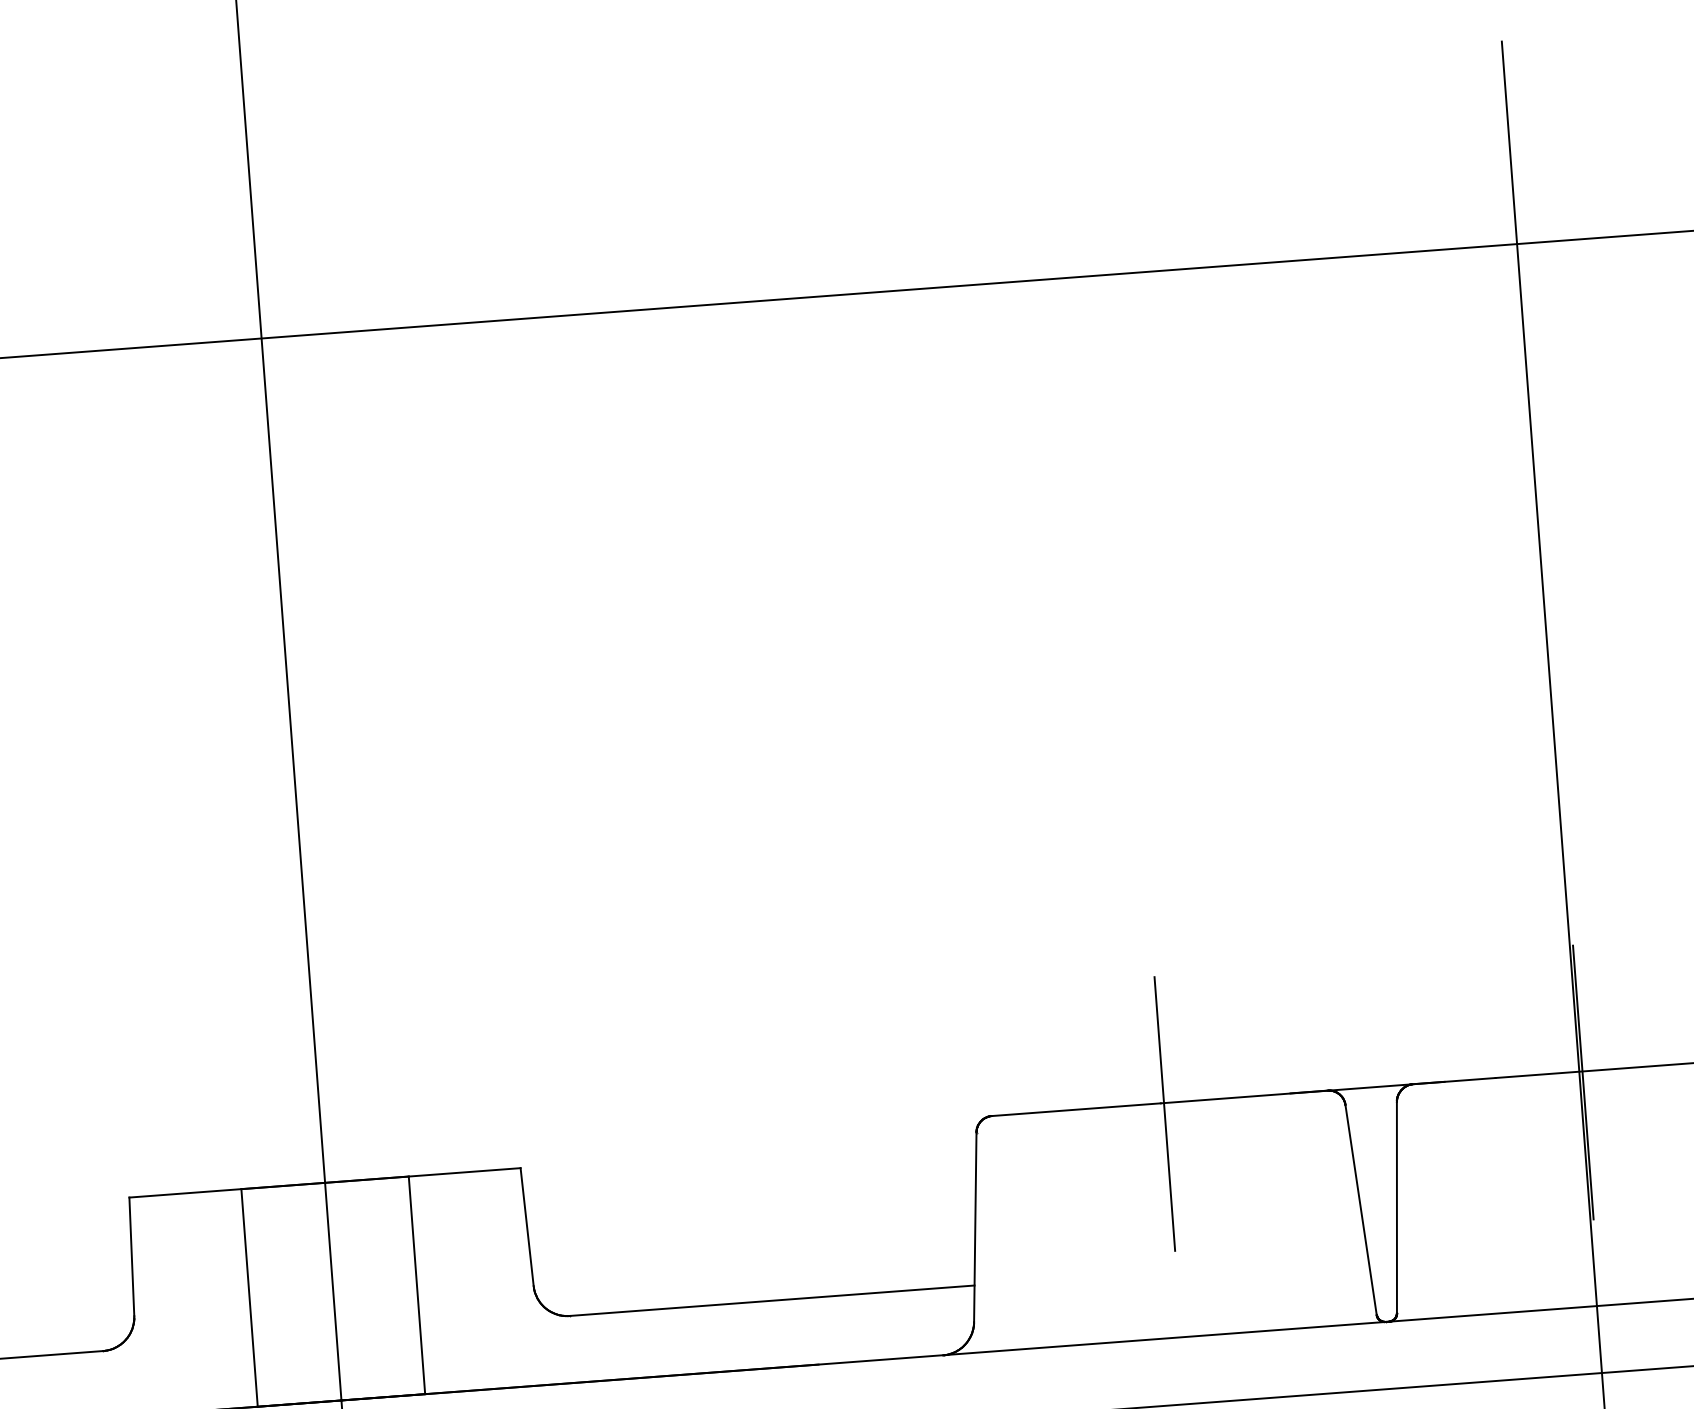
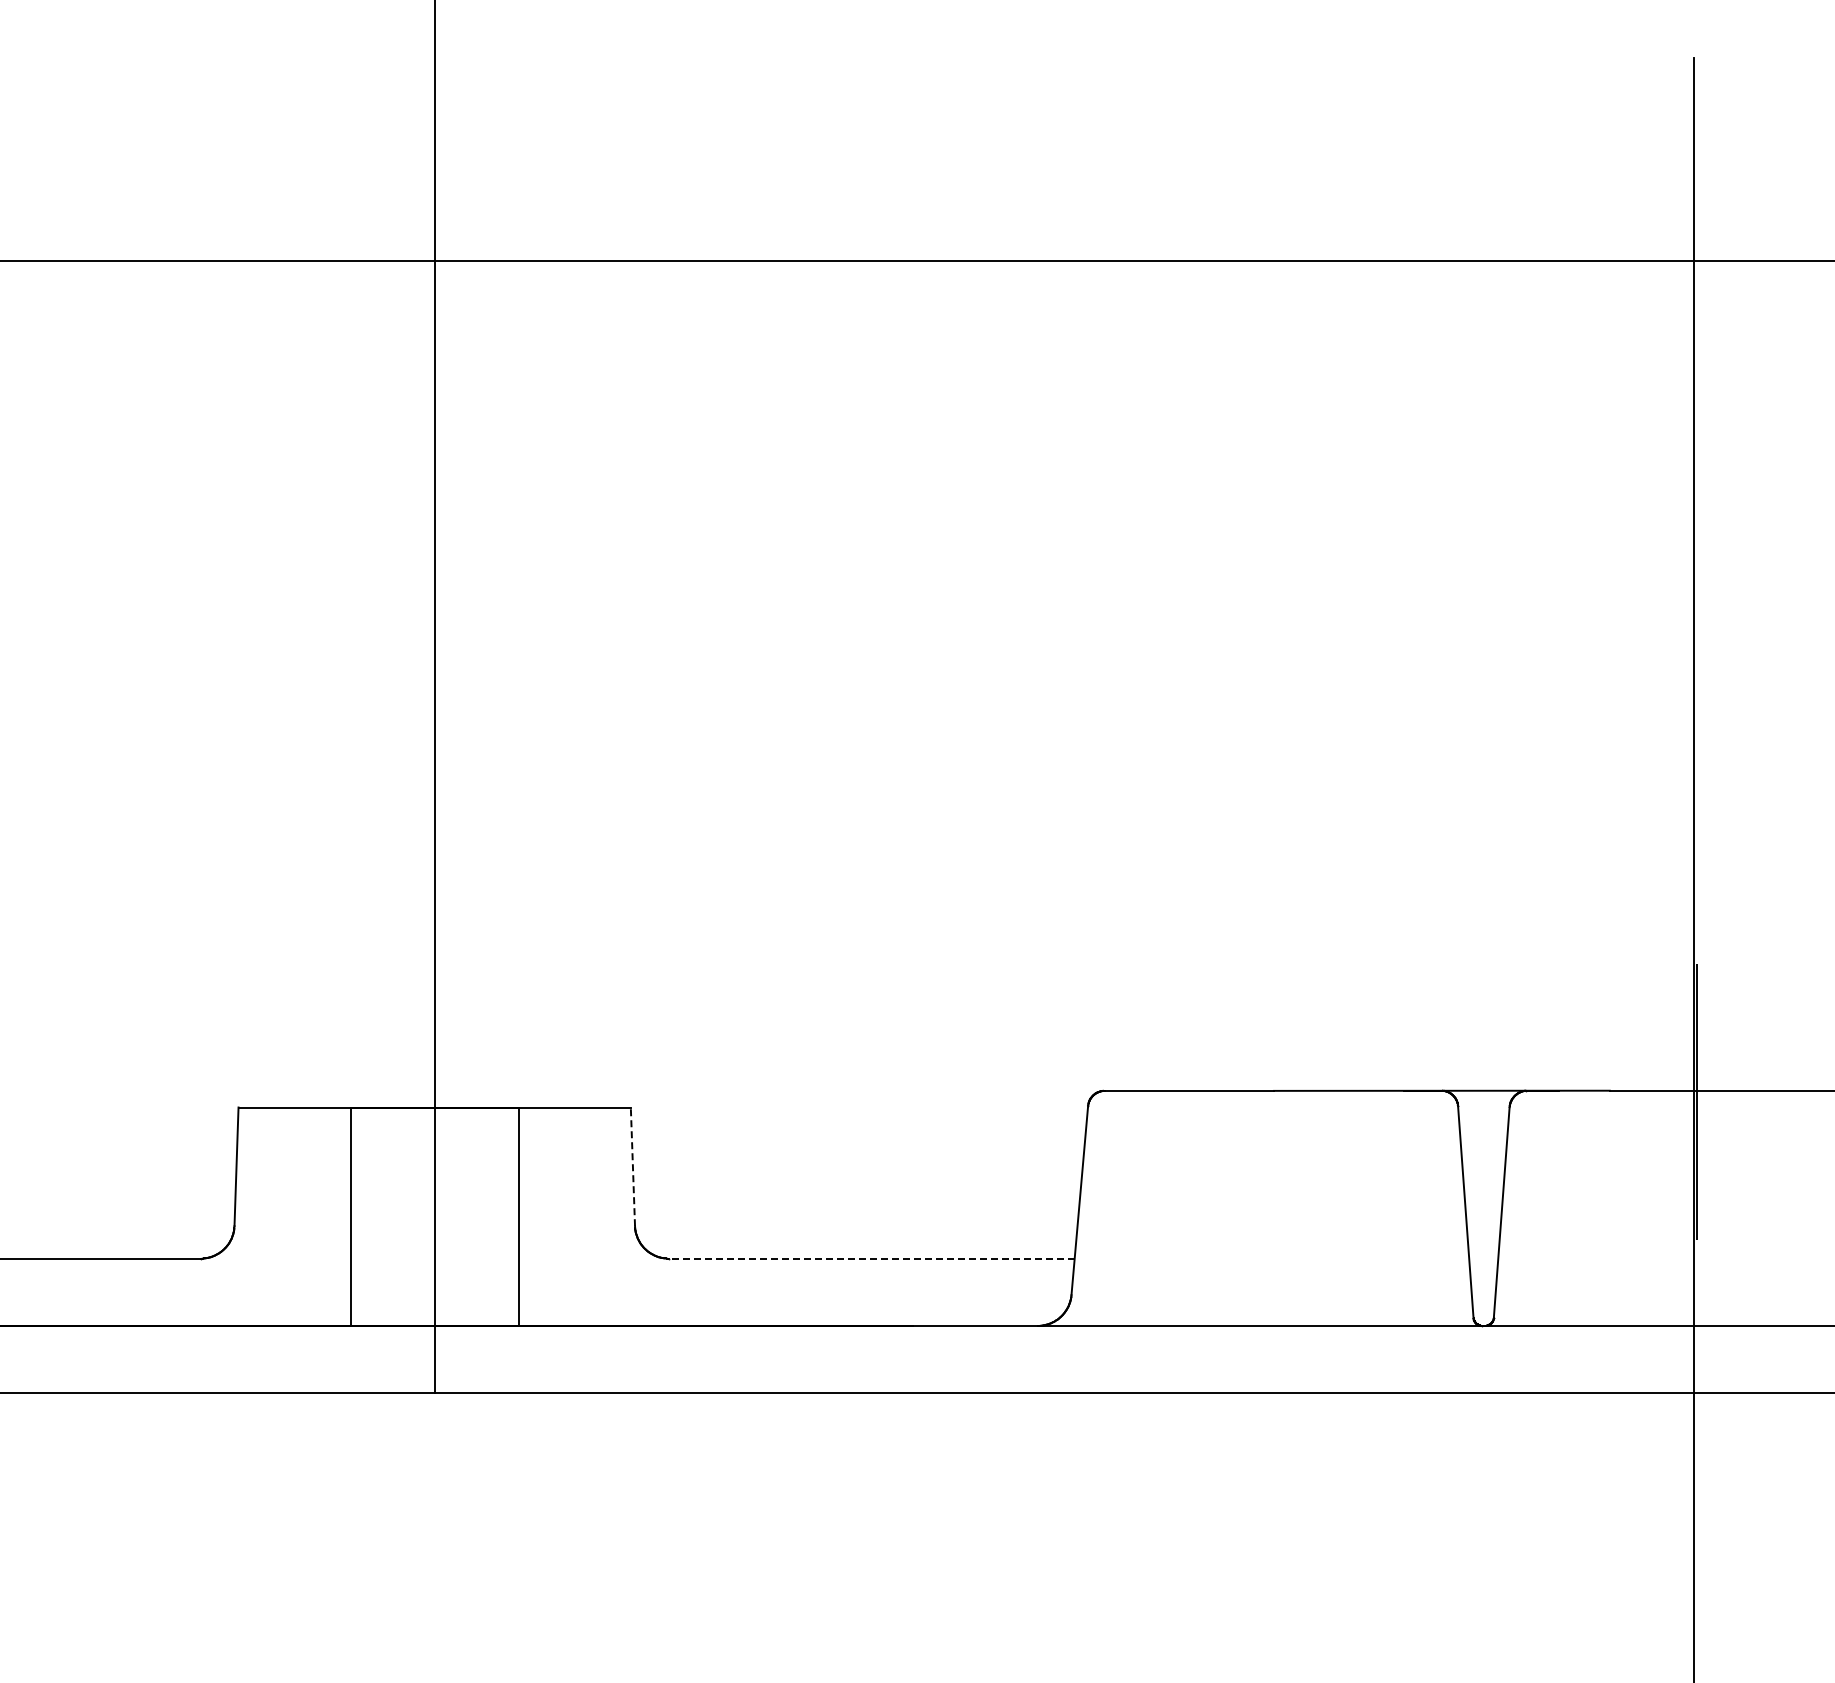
line: (1165, 1113) -> (1277, 1101), removed
line: (526, 1226) -> (632, 1166), solid -> dashed
line: (771, 1300) -> (871, 1258), solid -> dashed

